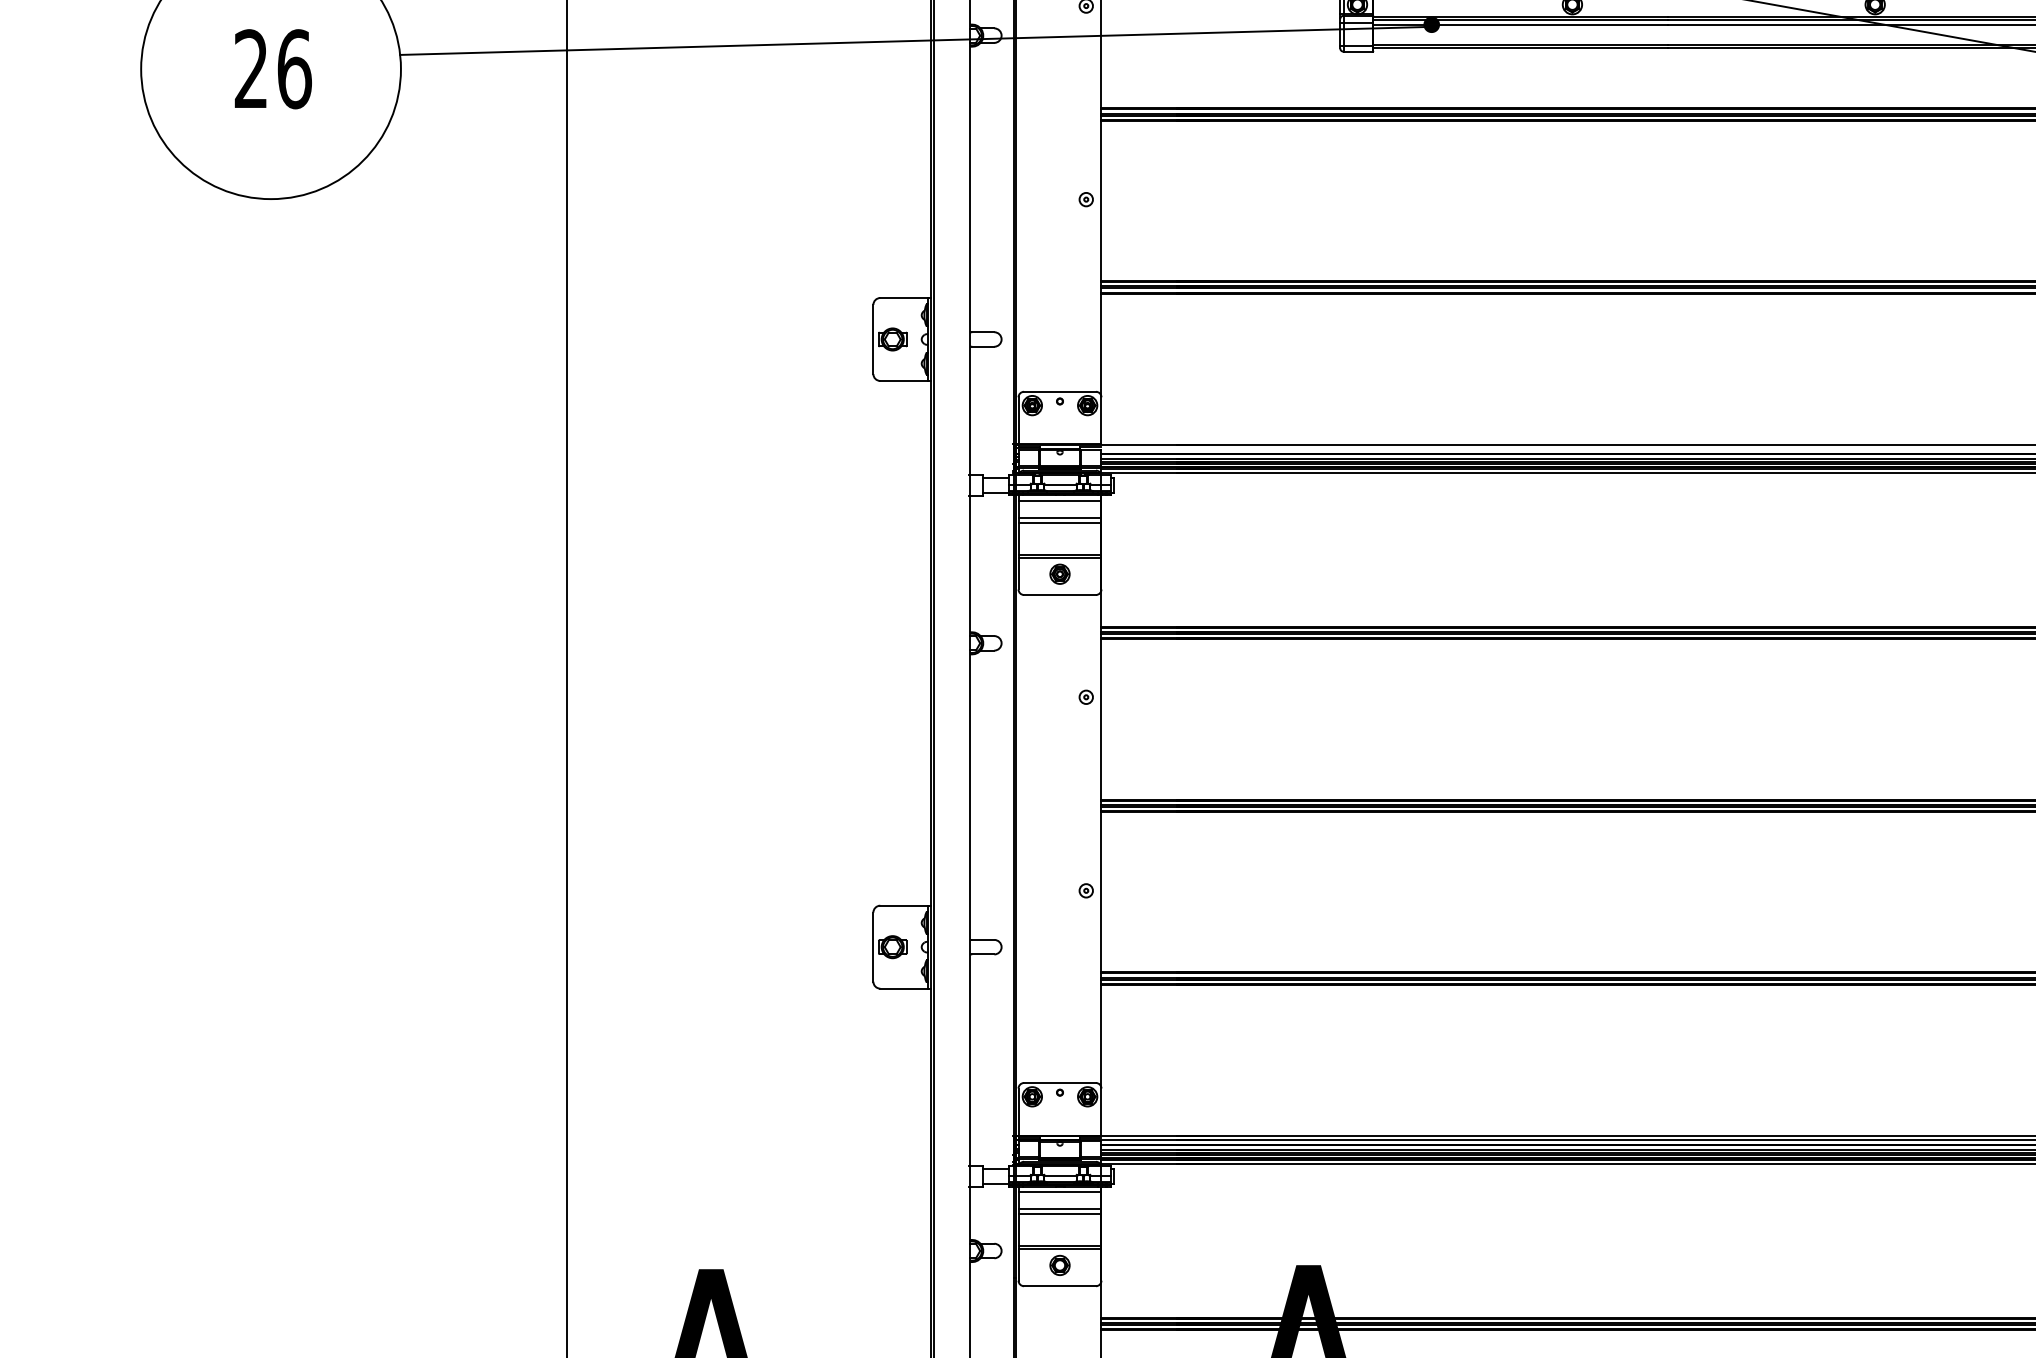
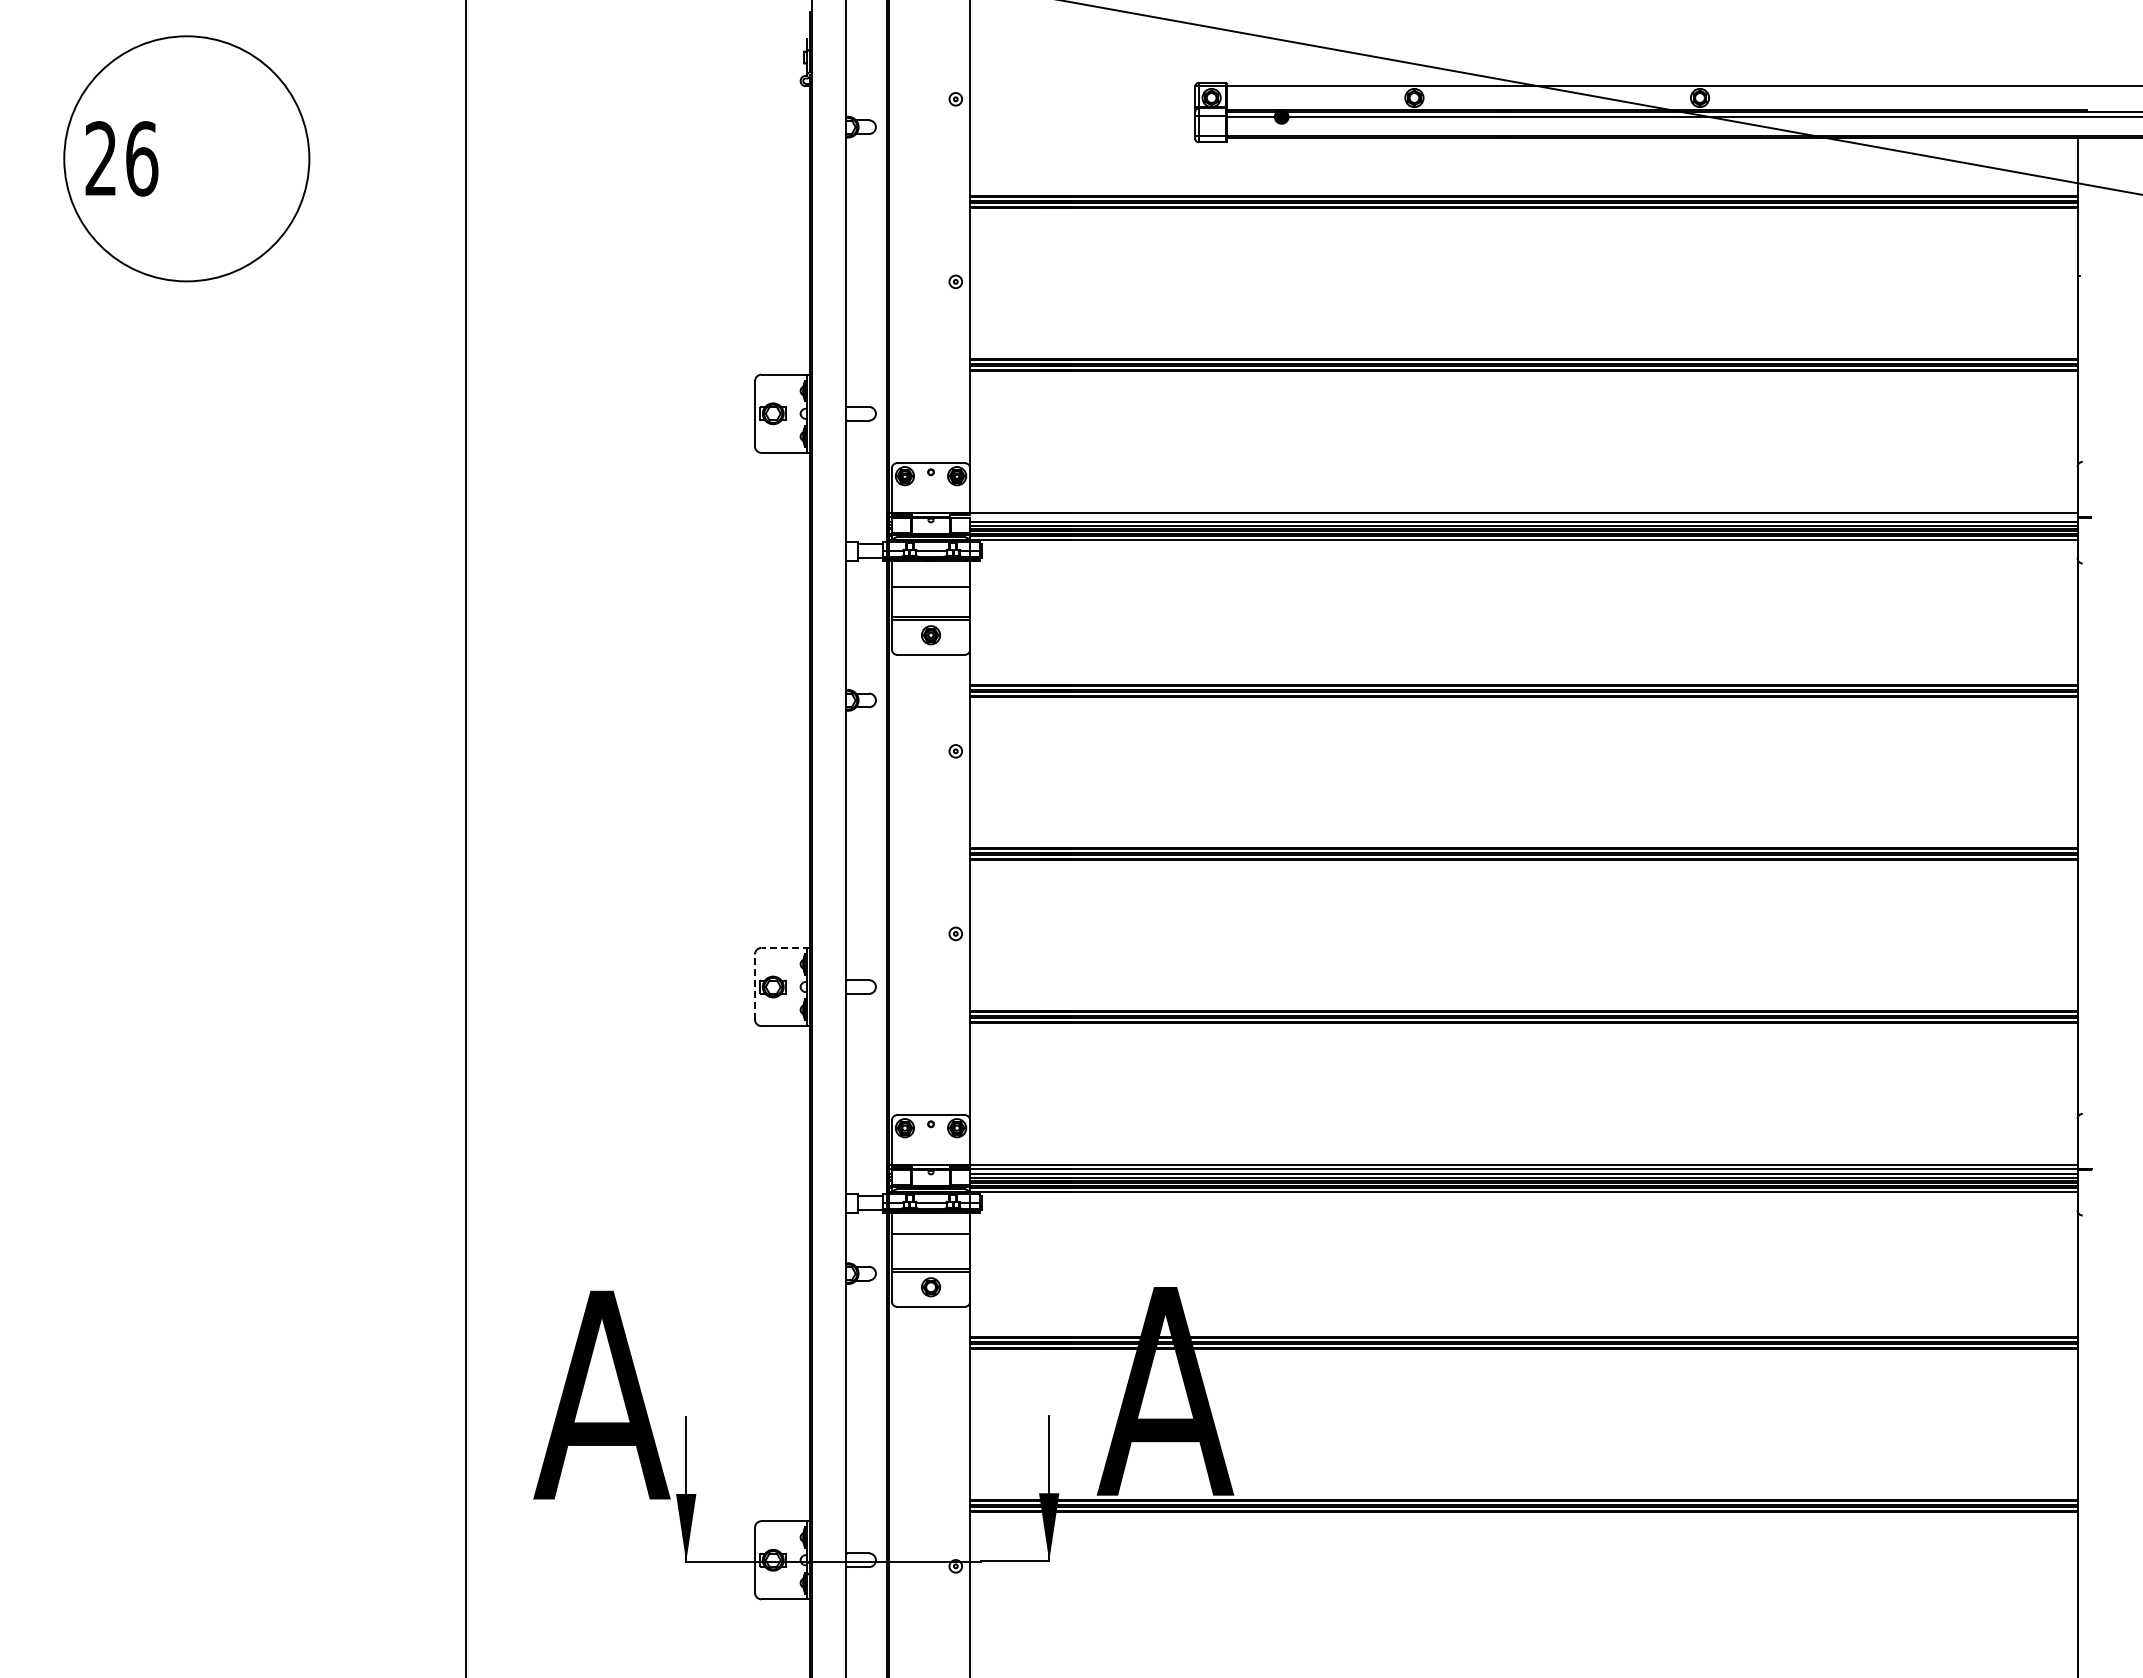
line: (917, 40) -> (796, 131), removed
text: (272, 68) -> (121, 158), moved
line: (1059, 501) -> (930, 566), removed
line: (1059, 517) -> (930, 581), removed
line: (905, 905) -> (785, 947), solid -> dashed
line: (873, 947) -> (755, 987), solid -> dashed
line: (1059, 1192) -> (930, 1218), removed
line: (1059, 1213) -> (930, 1238), removed

